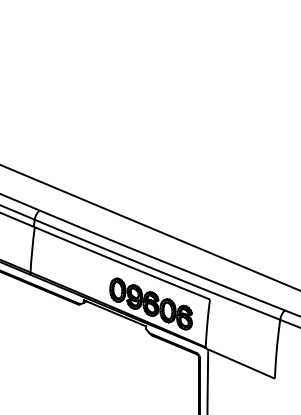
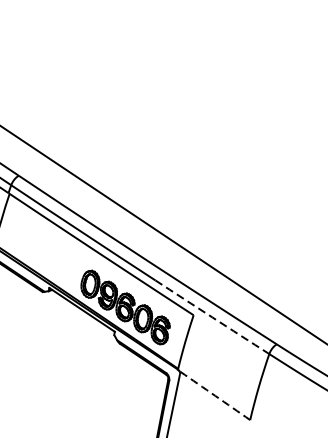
arc: (226, 298) -> (212, 317), solid -> dashed
arc: (241, 364) -> (215, 396), solid -> dashed

